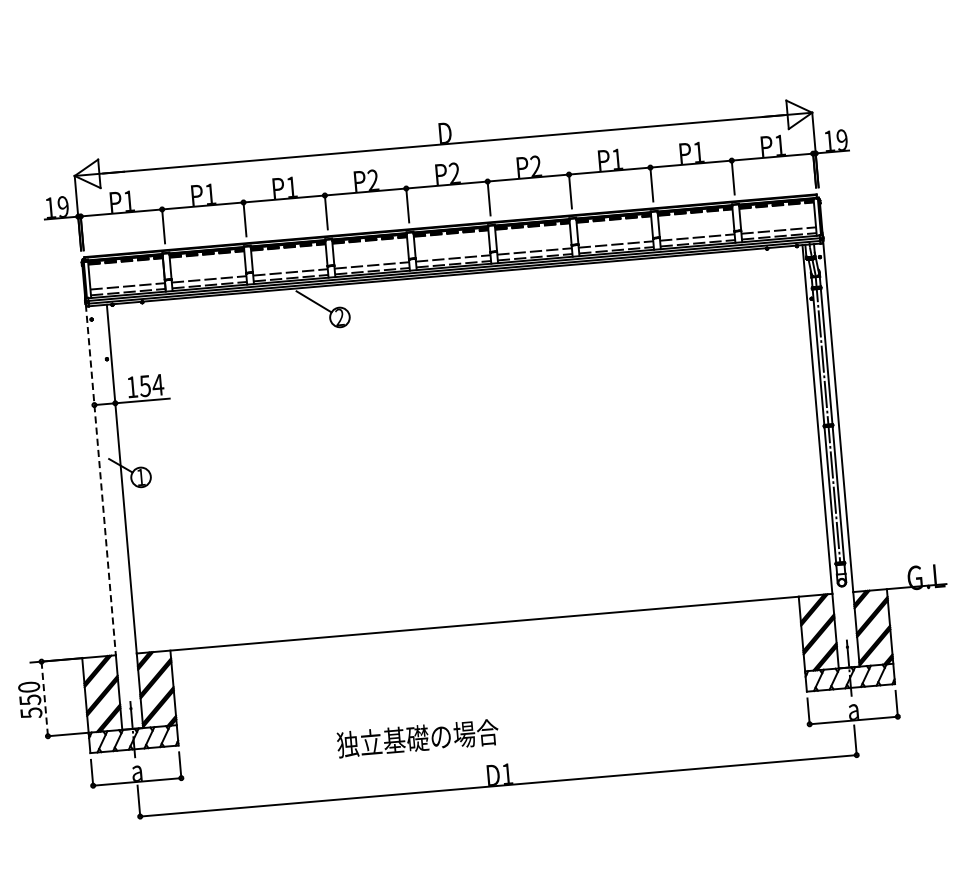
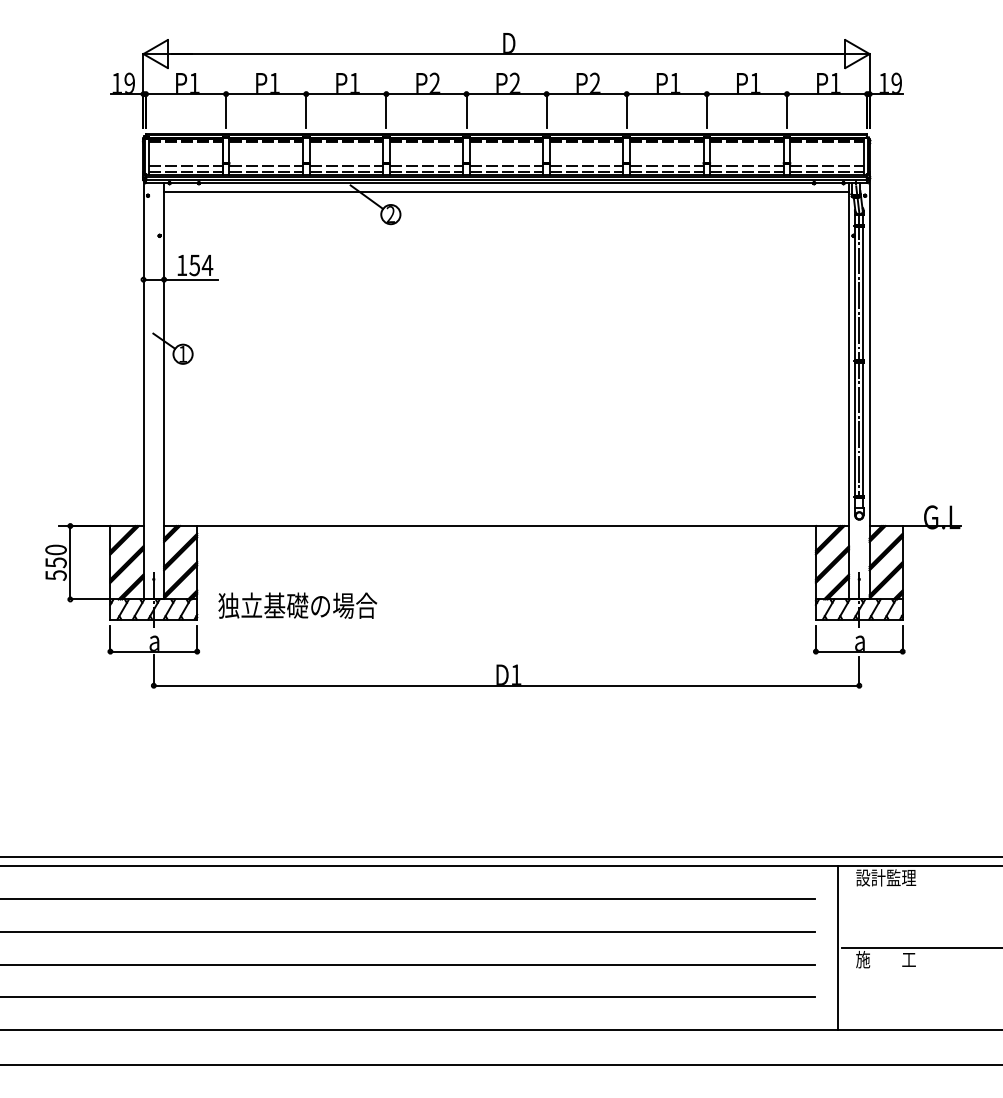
line: (455, 284) -> (506, 192), added
line: (100, 480) -> (143, 353), dashed -> solid
line: (44, 698) -> (70, 562), dashed -> solid
text: (417, 738) -> (297, 605), moved

